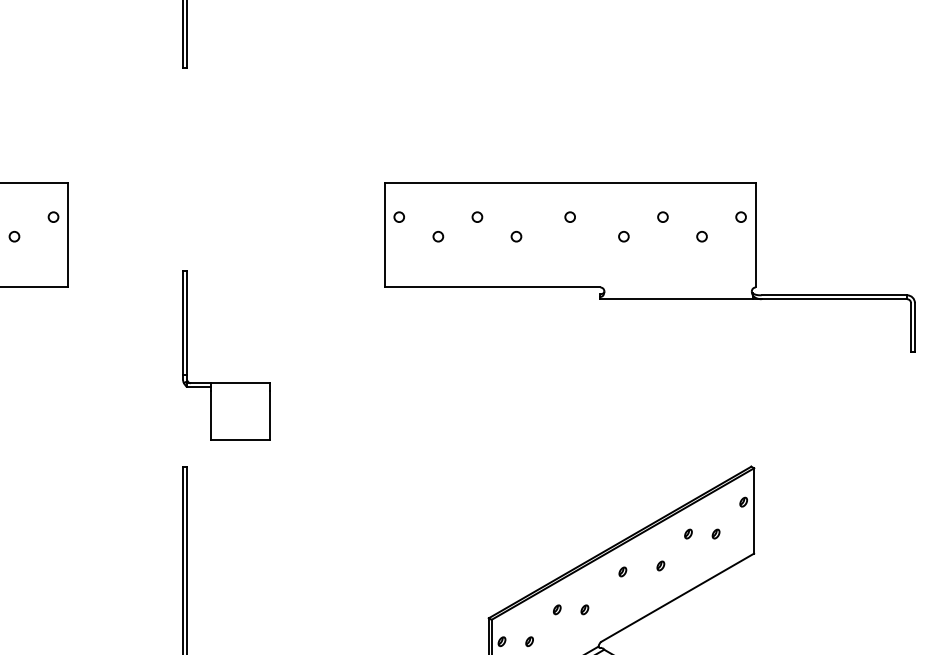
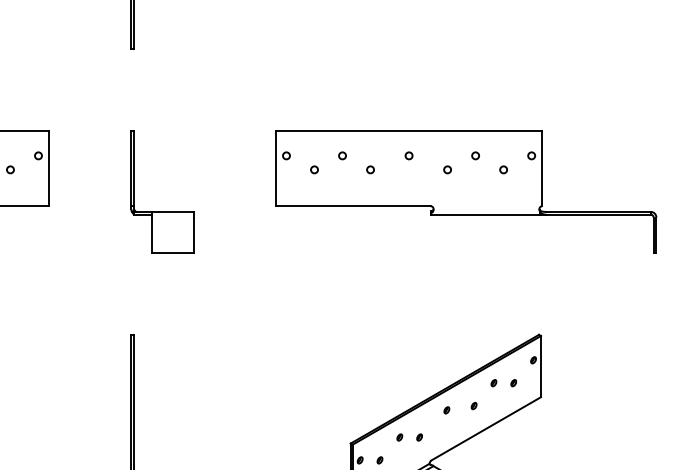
part: (226, 382) -> (162, 211), moved

